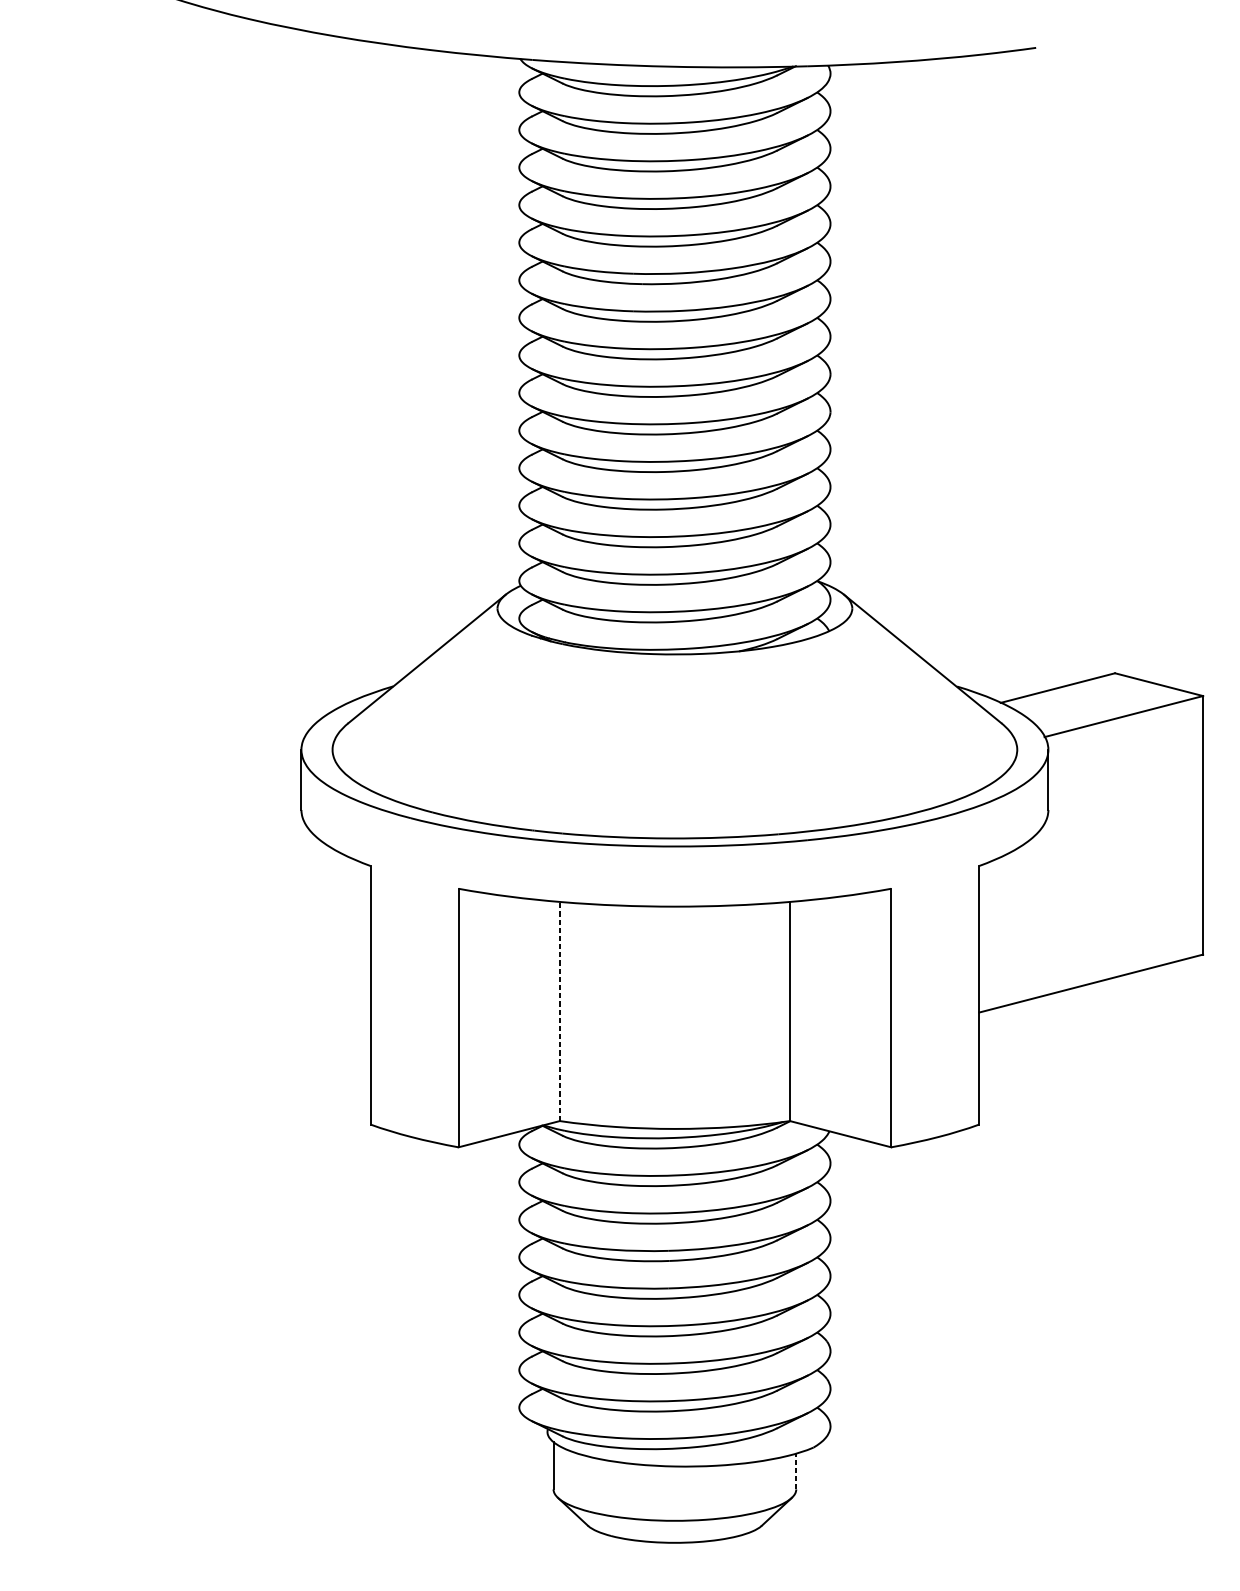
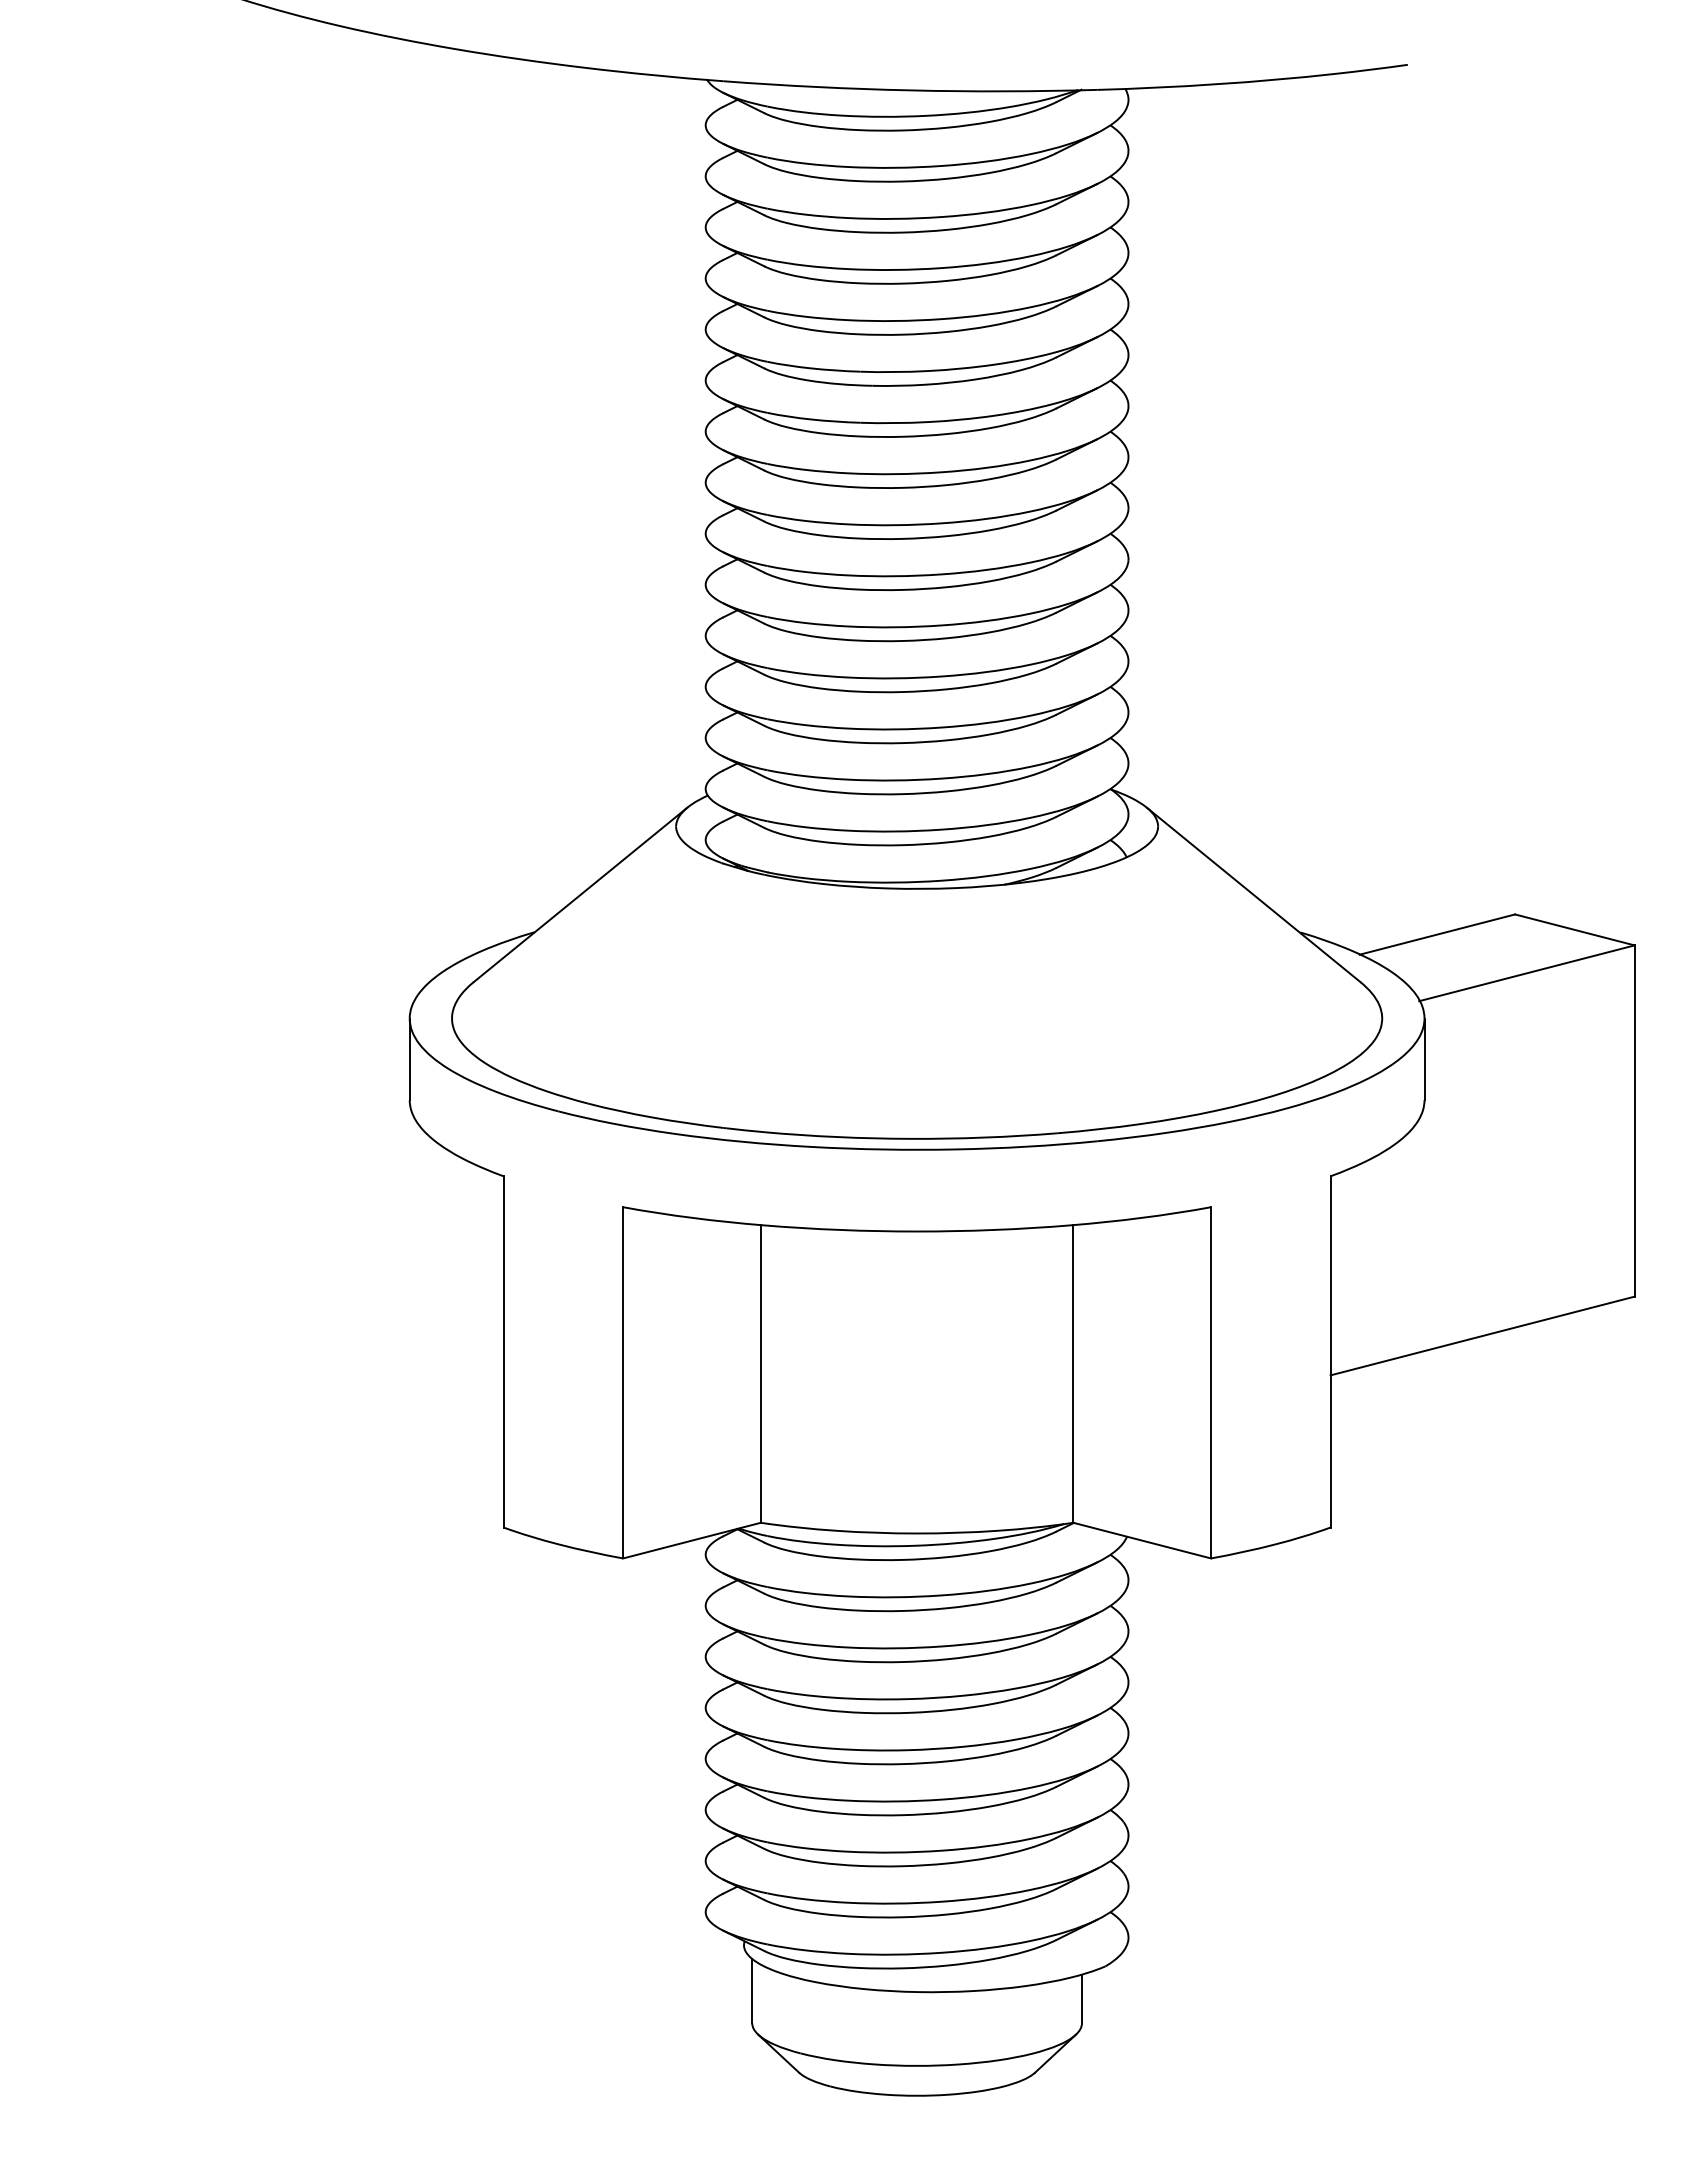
line: (559, 1011) -> (760, 1373), dashed -> solid
line: (796, 1471) -> (1082, 1998), dashed -> solid

